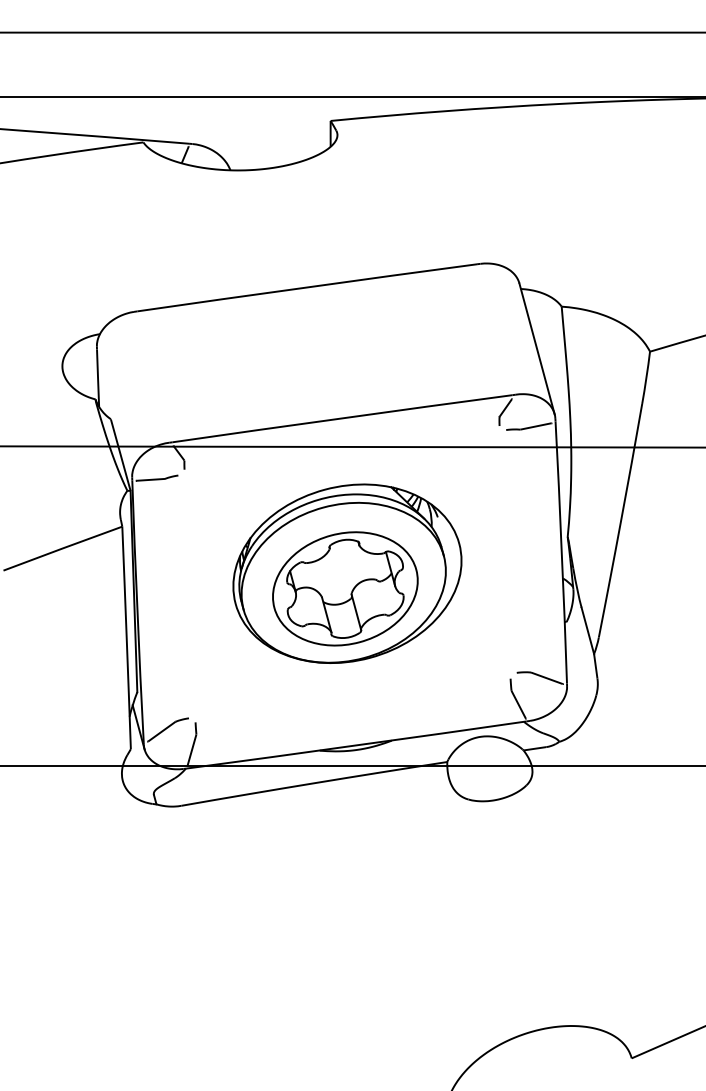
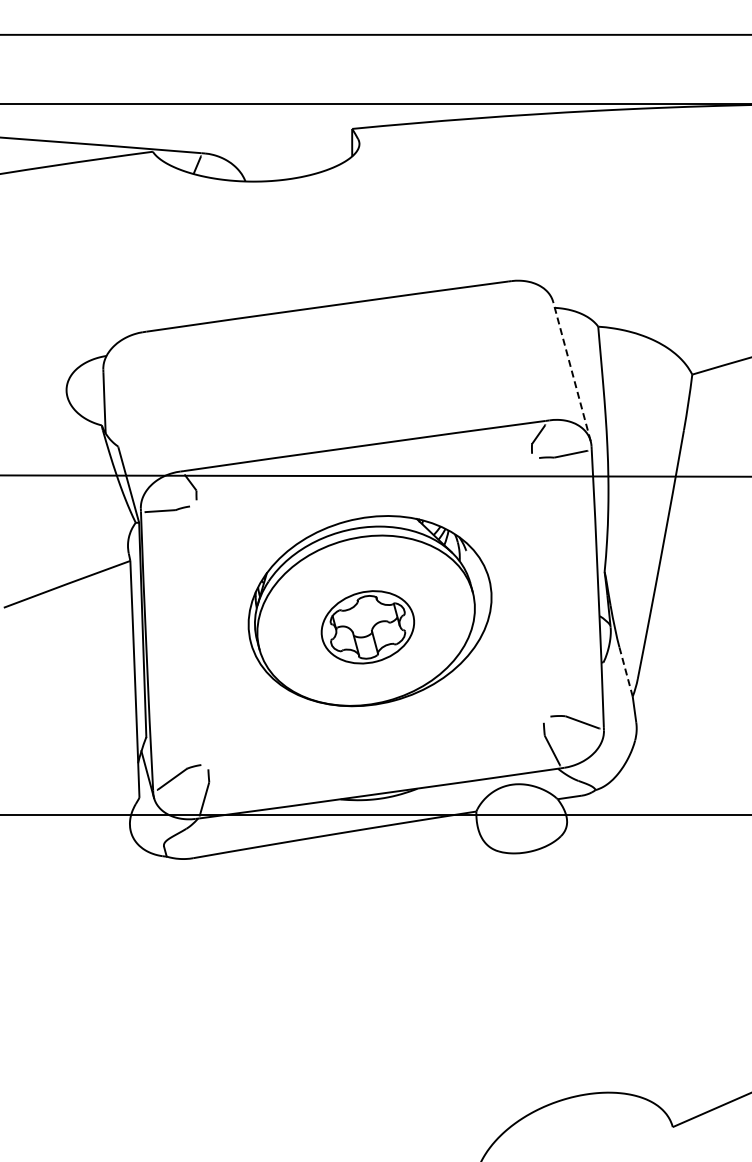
line: (536, 348) -> (571, 371), solid -> dashed
part: (345, 589) -> (367, 627), size x0.6
line: (588, 630) -> (626, 671), solid -> dashed

